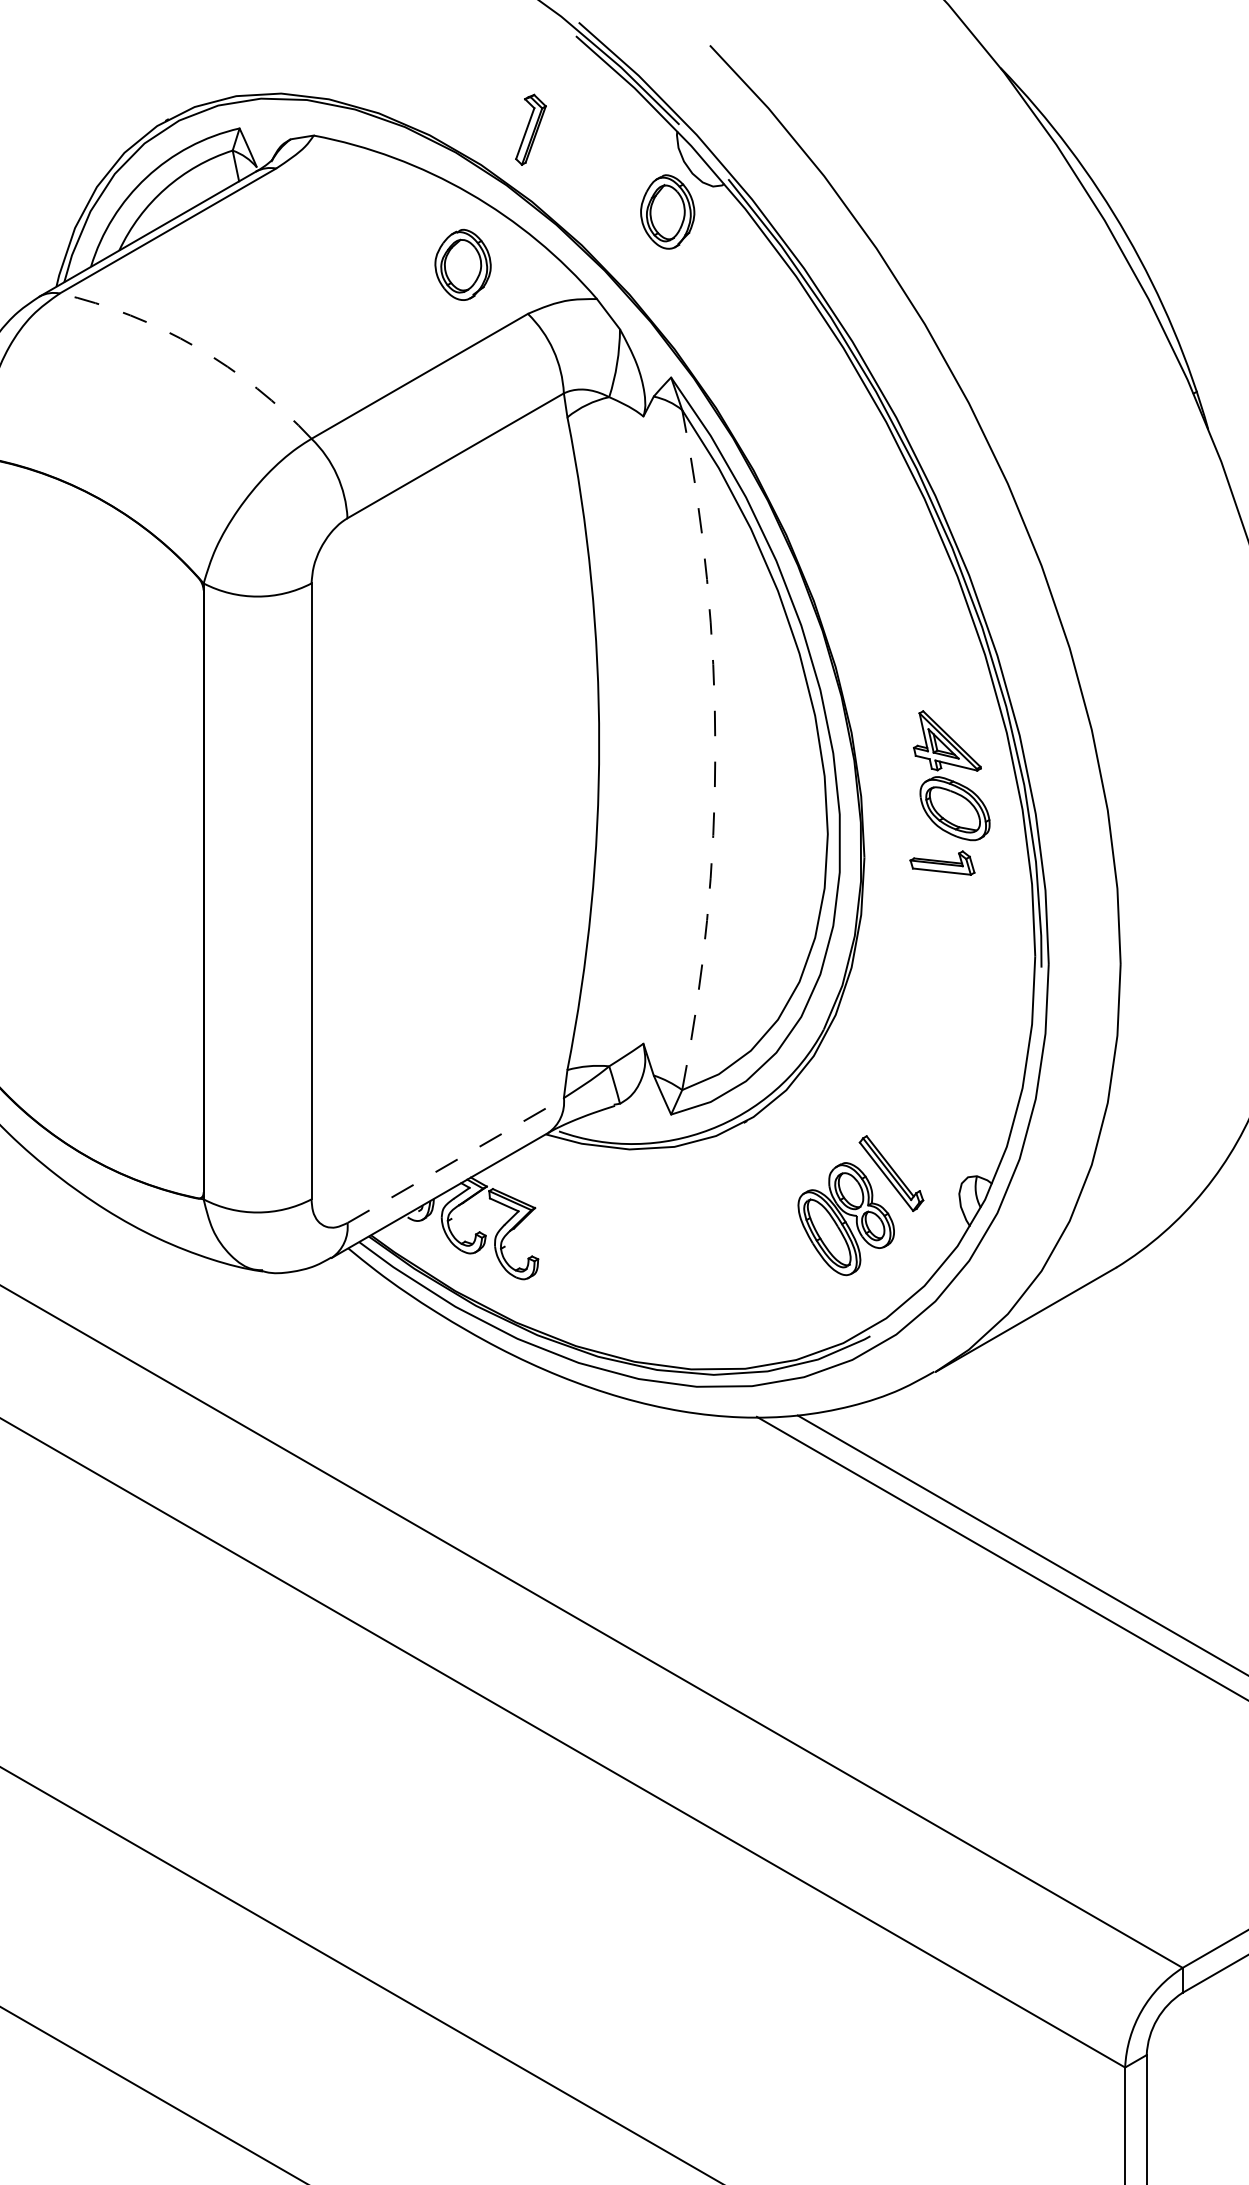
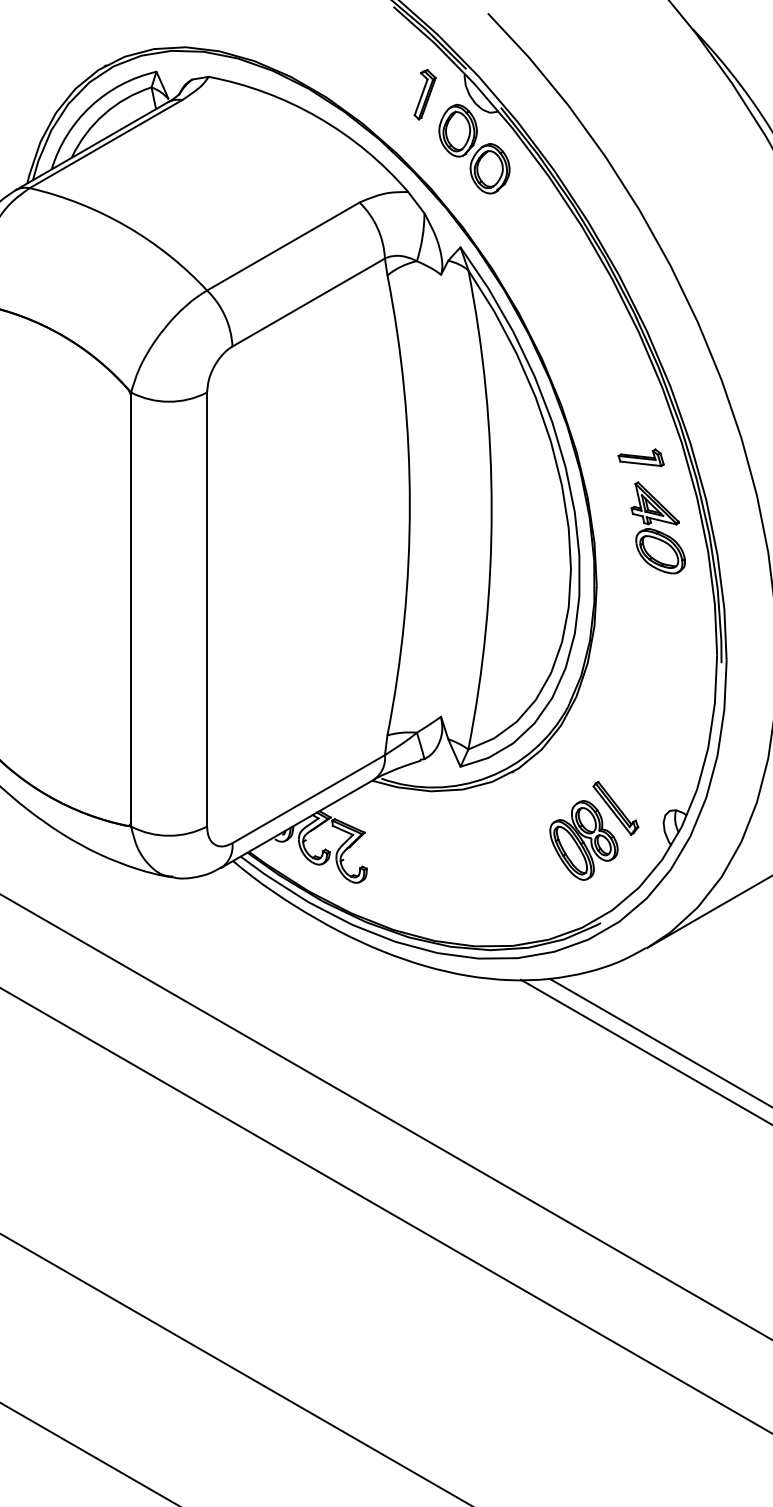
part: (530, 129) -> (424, 94), moved
part: (462, 264) -> (489, 168), moved
arc: (196, 347) -> (126, 226), dashed -> solid
arc: (715, 750) -> (491, 510), dashed -> solid
part: (942, 862) -> (641, 457), moved
line: (455, 1160) -> (308, 799), dashed -> solid

